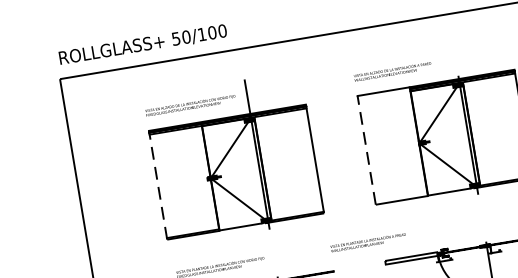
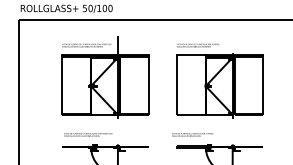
line: (365, 150) -> (176, 85), dashed -> solid
line: (158, 185) -> (62, 85), dashed -> solid
text: (368, 242) -> (192, 134), moved

